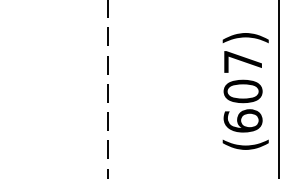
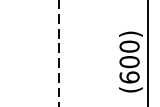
text: (242, 61) -> (129, 46), (607) -> (600)

